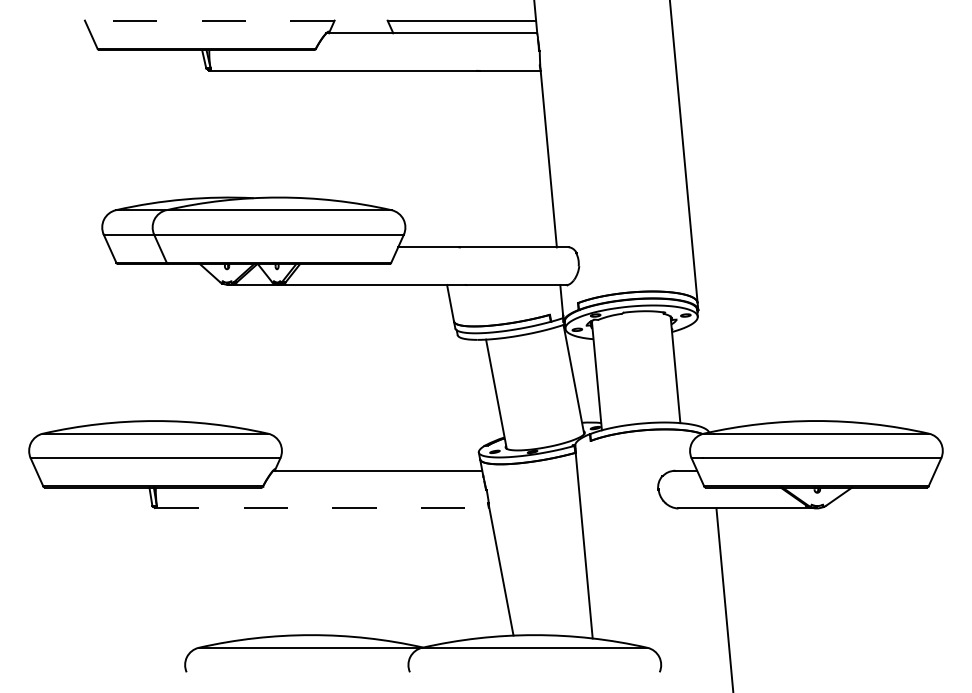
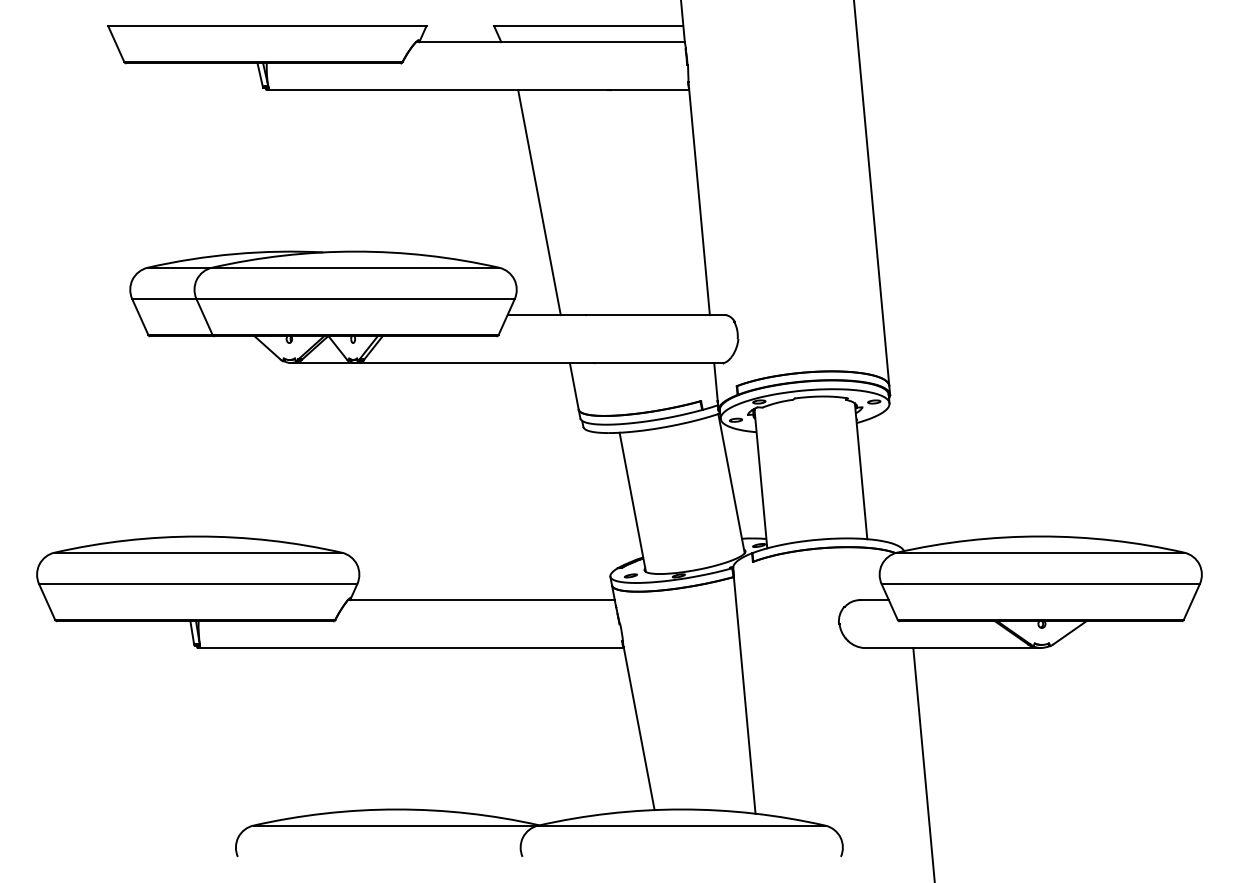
line: (209, 20) -> (266, 25), dashed -> solid
line: (422, 158) -> (538, 201), added
line: (322, 508) -> (411, 648), dashed -> solid

